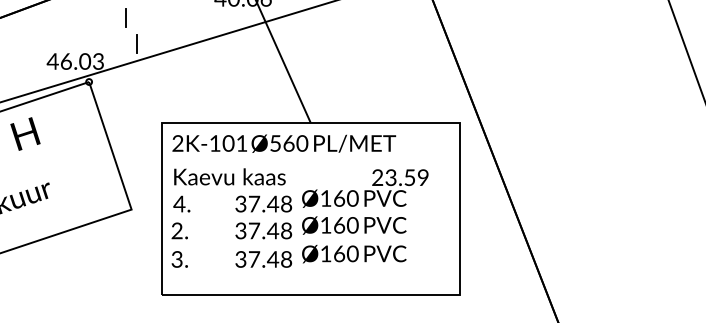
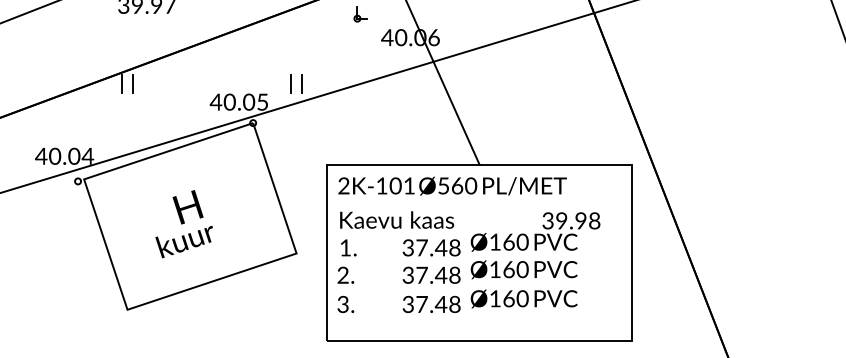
line: (125, 17) -> (290, 83), moved
text: (81, 60) -> (245, 101), 46.03 -> 40.05
text: (24, 134) -> (187, 207), moved
text: (400, 177) -> (571, 220), 23.59 -> 39.98
text: (179, 203) -> (345, 247), 4. -> 1.

